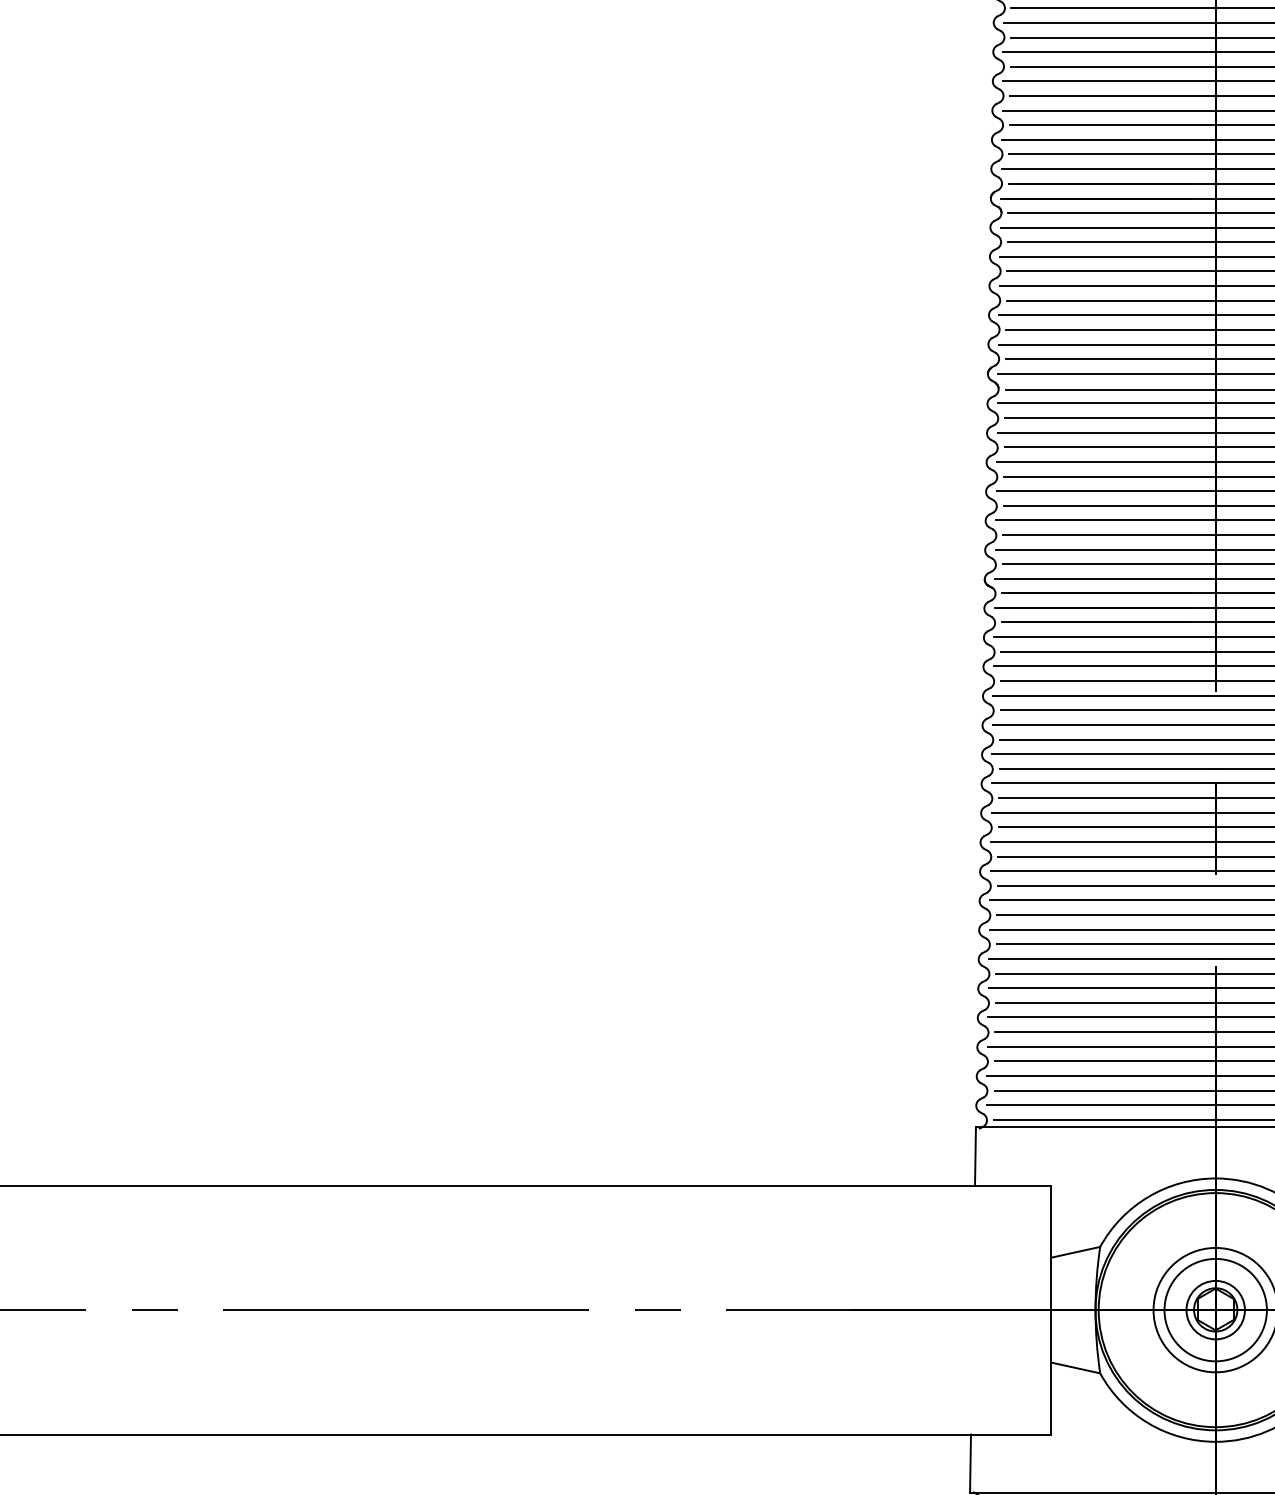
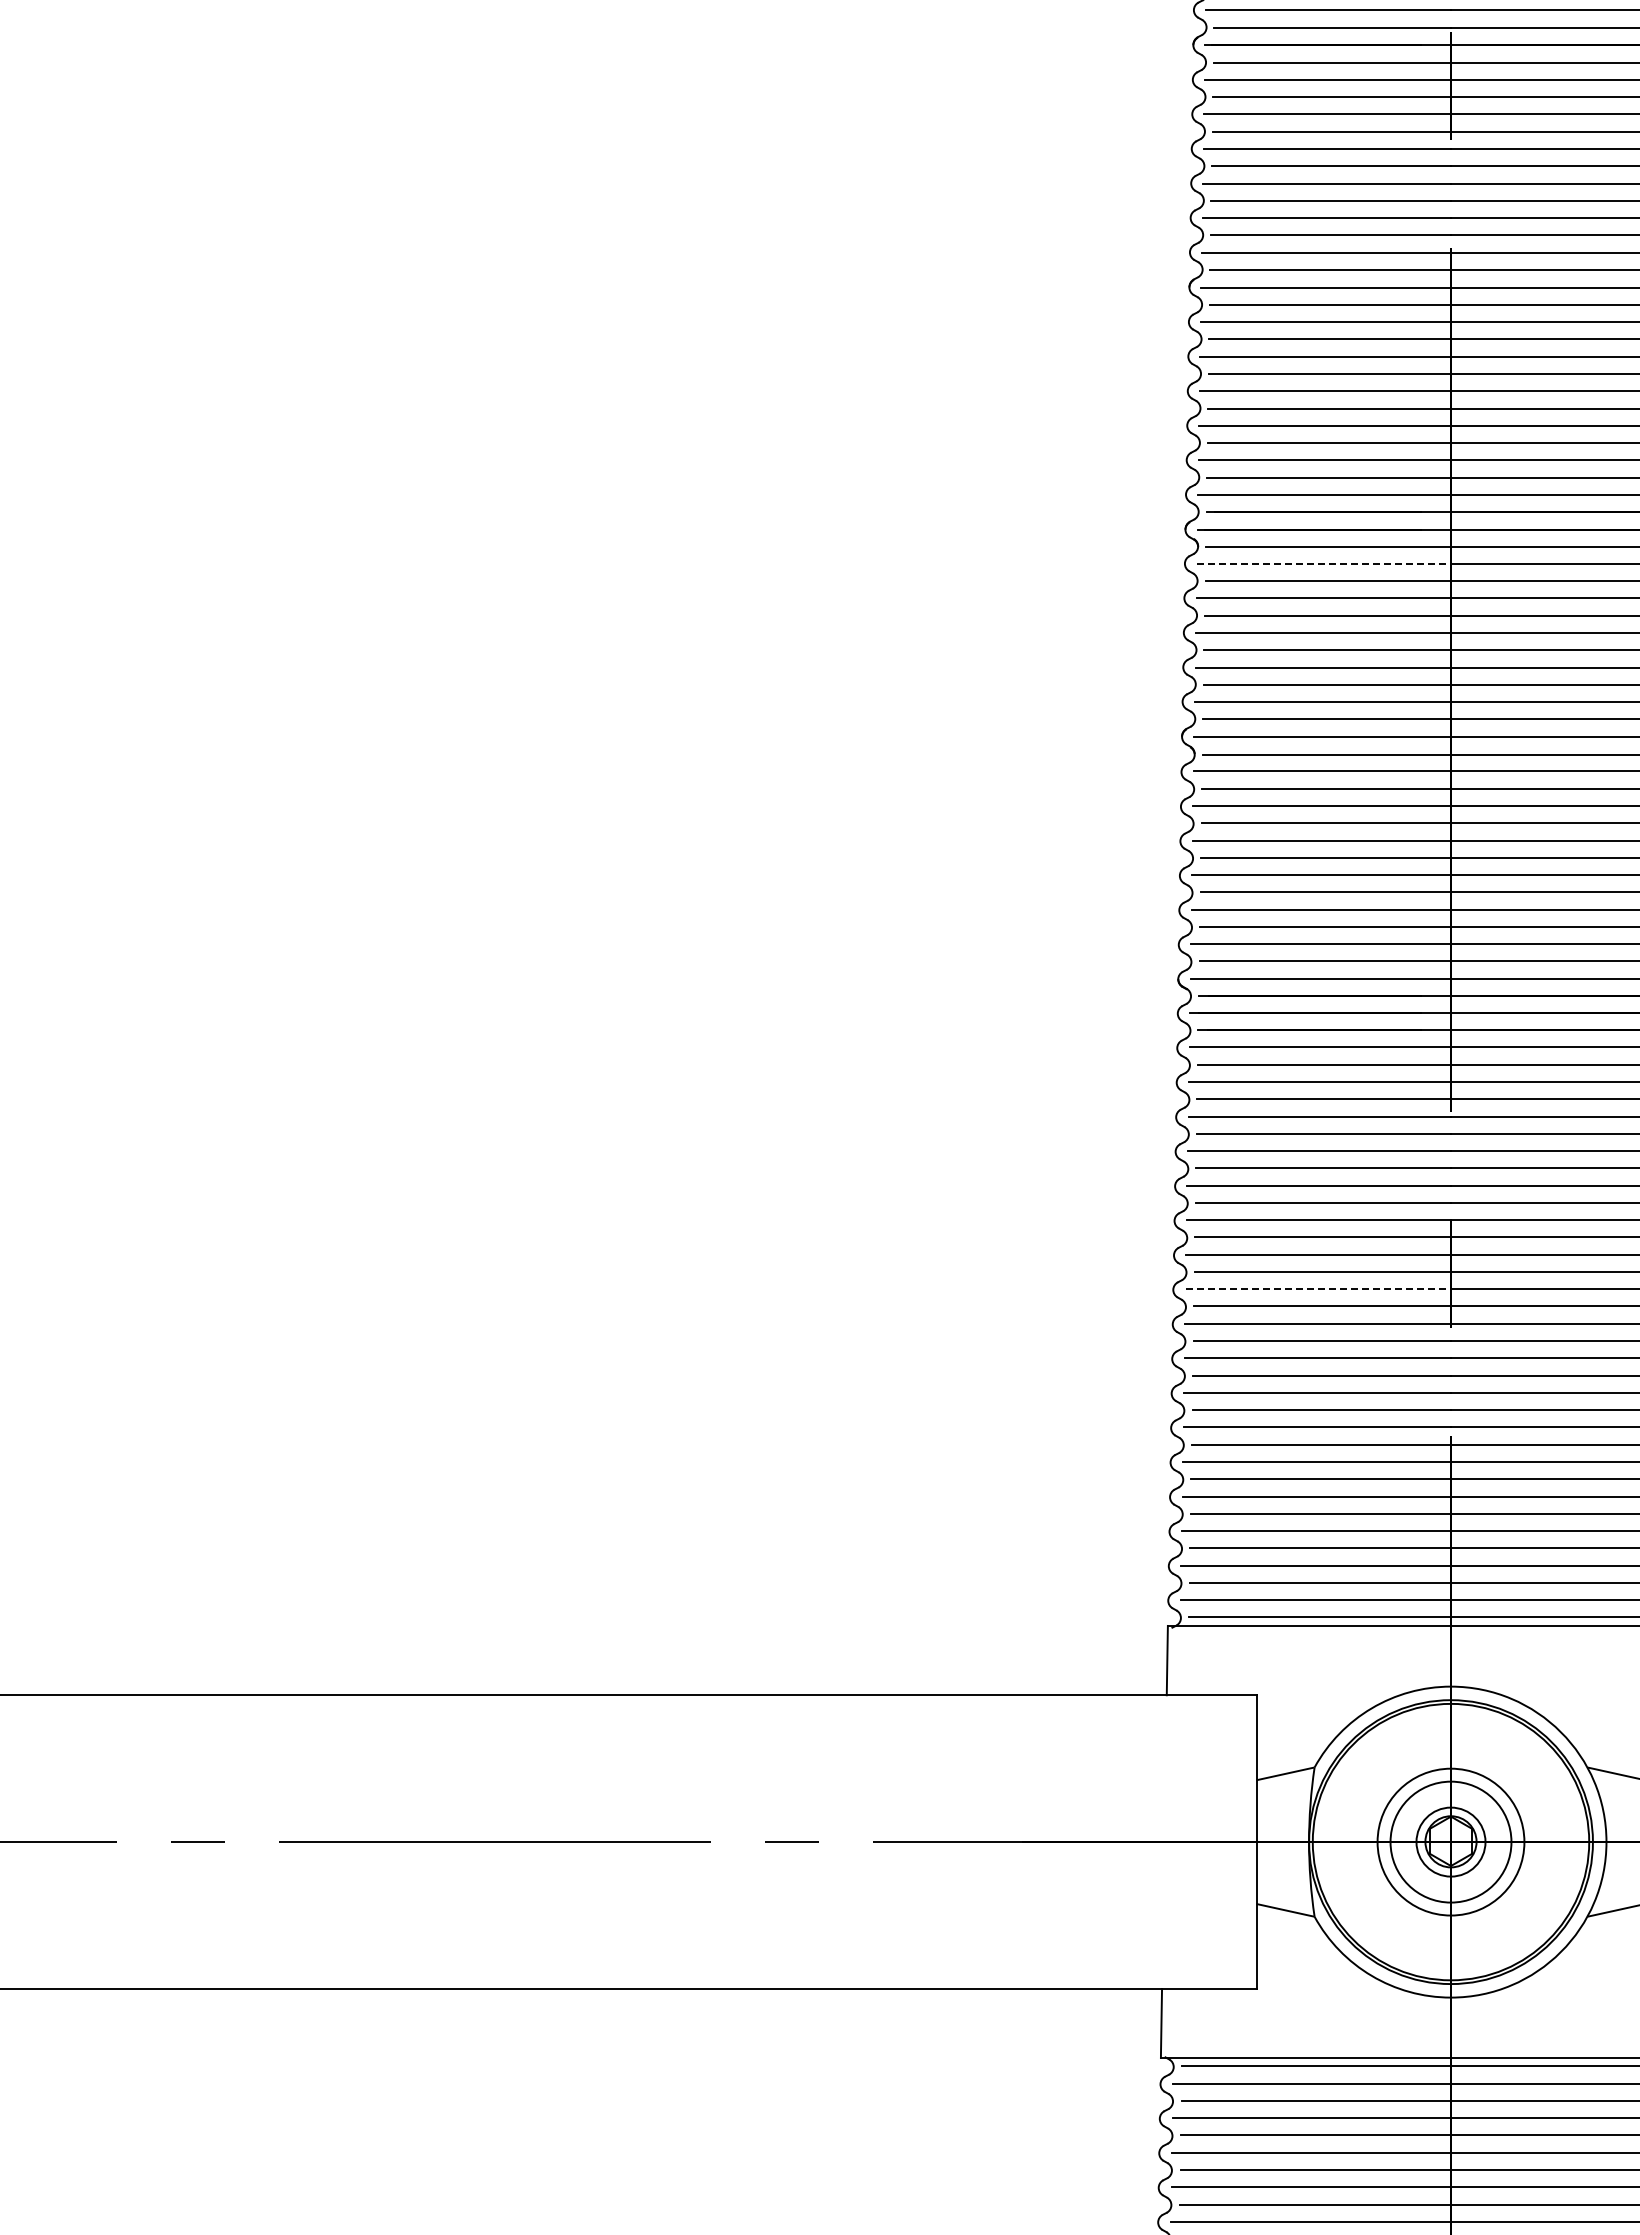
line: (1108, 227) -> (1324, 563), solid -> dashed
line: (1103, 842) -> (1318, 1289), solid -> dashed

